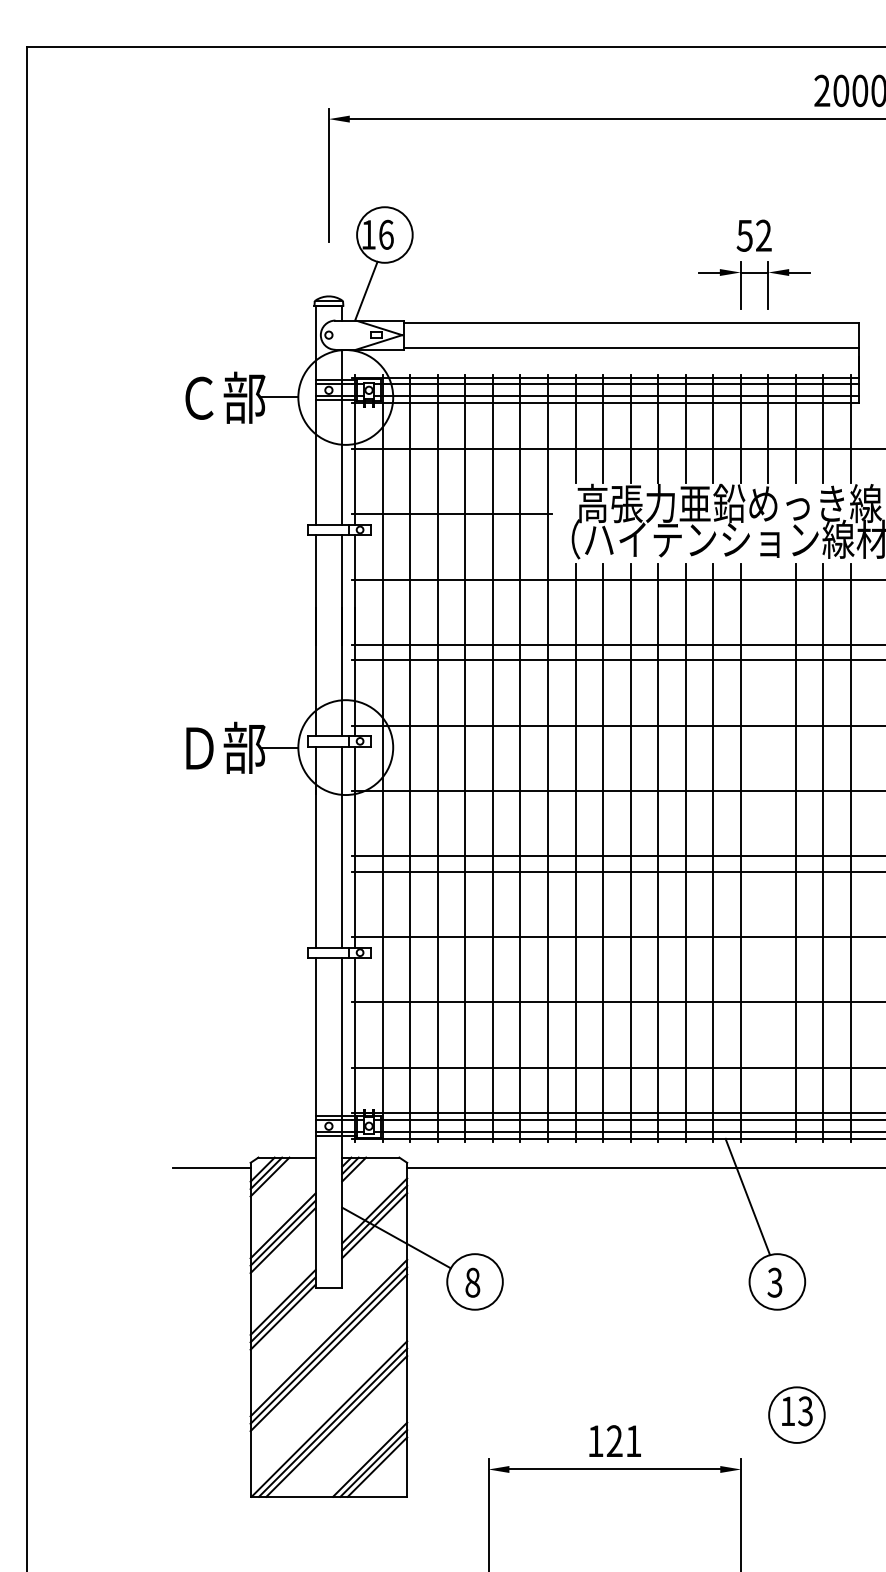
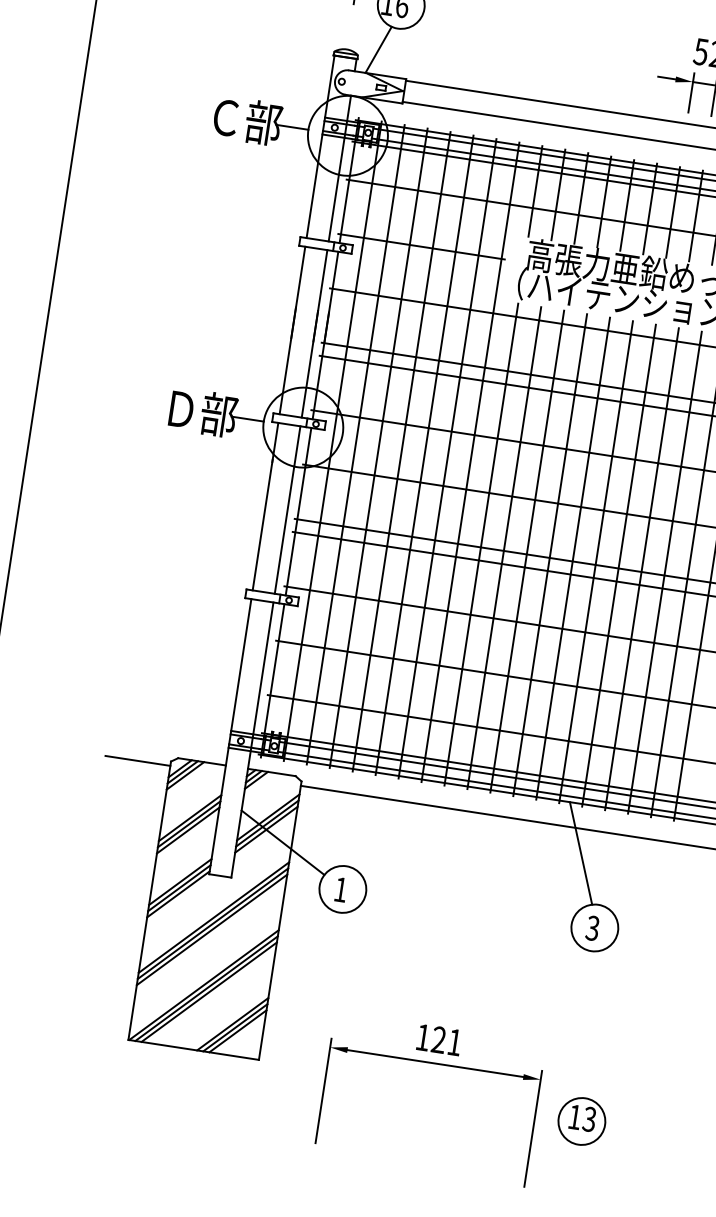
line: (768, 852) -> (642, 568), added
text: (472, 1282) -> (340, 889), 8 -> 1
part: (796, 1414) -> (581, 1120), moved

